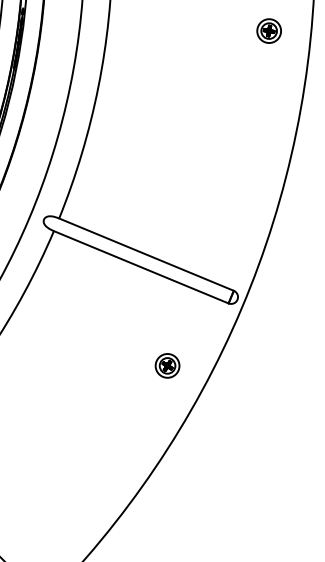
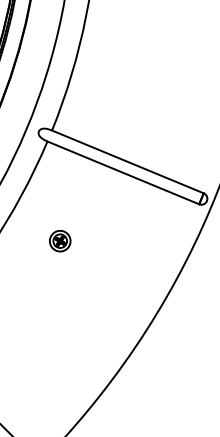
part: (167, 365) -> (60, 240), moved

